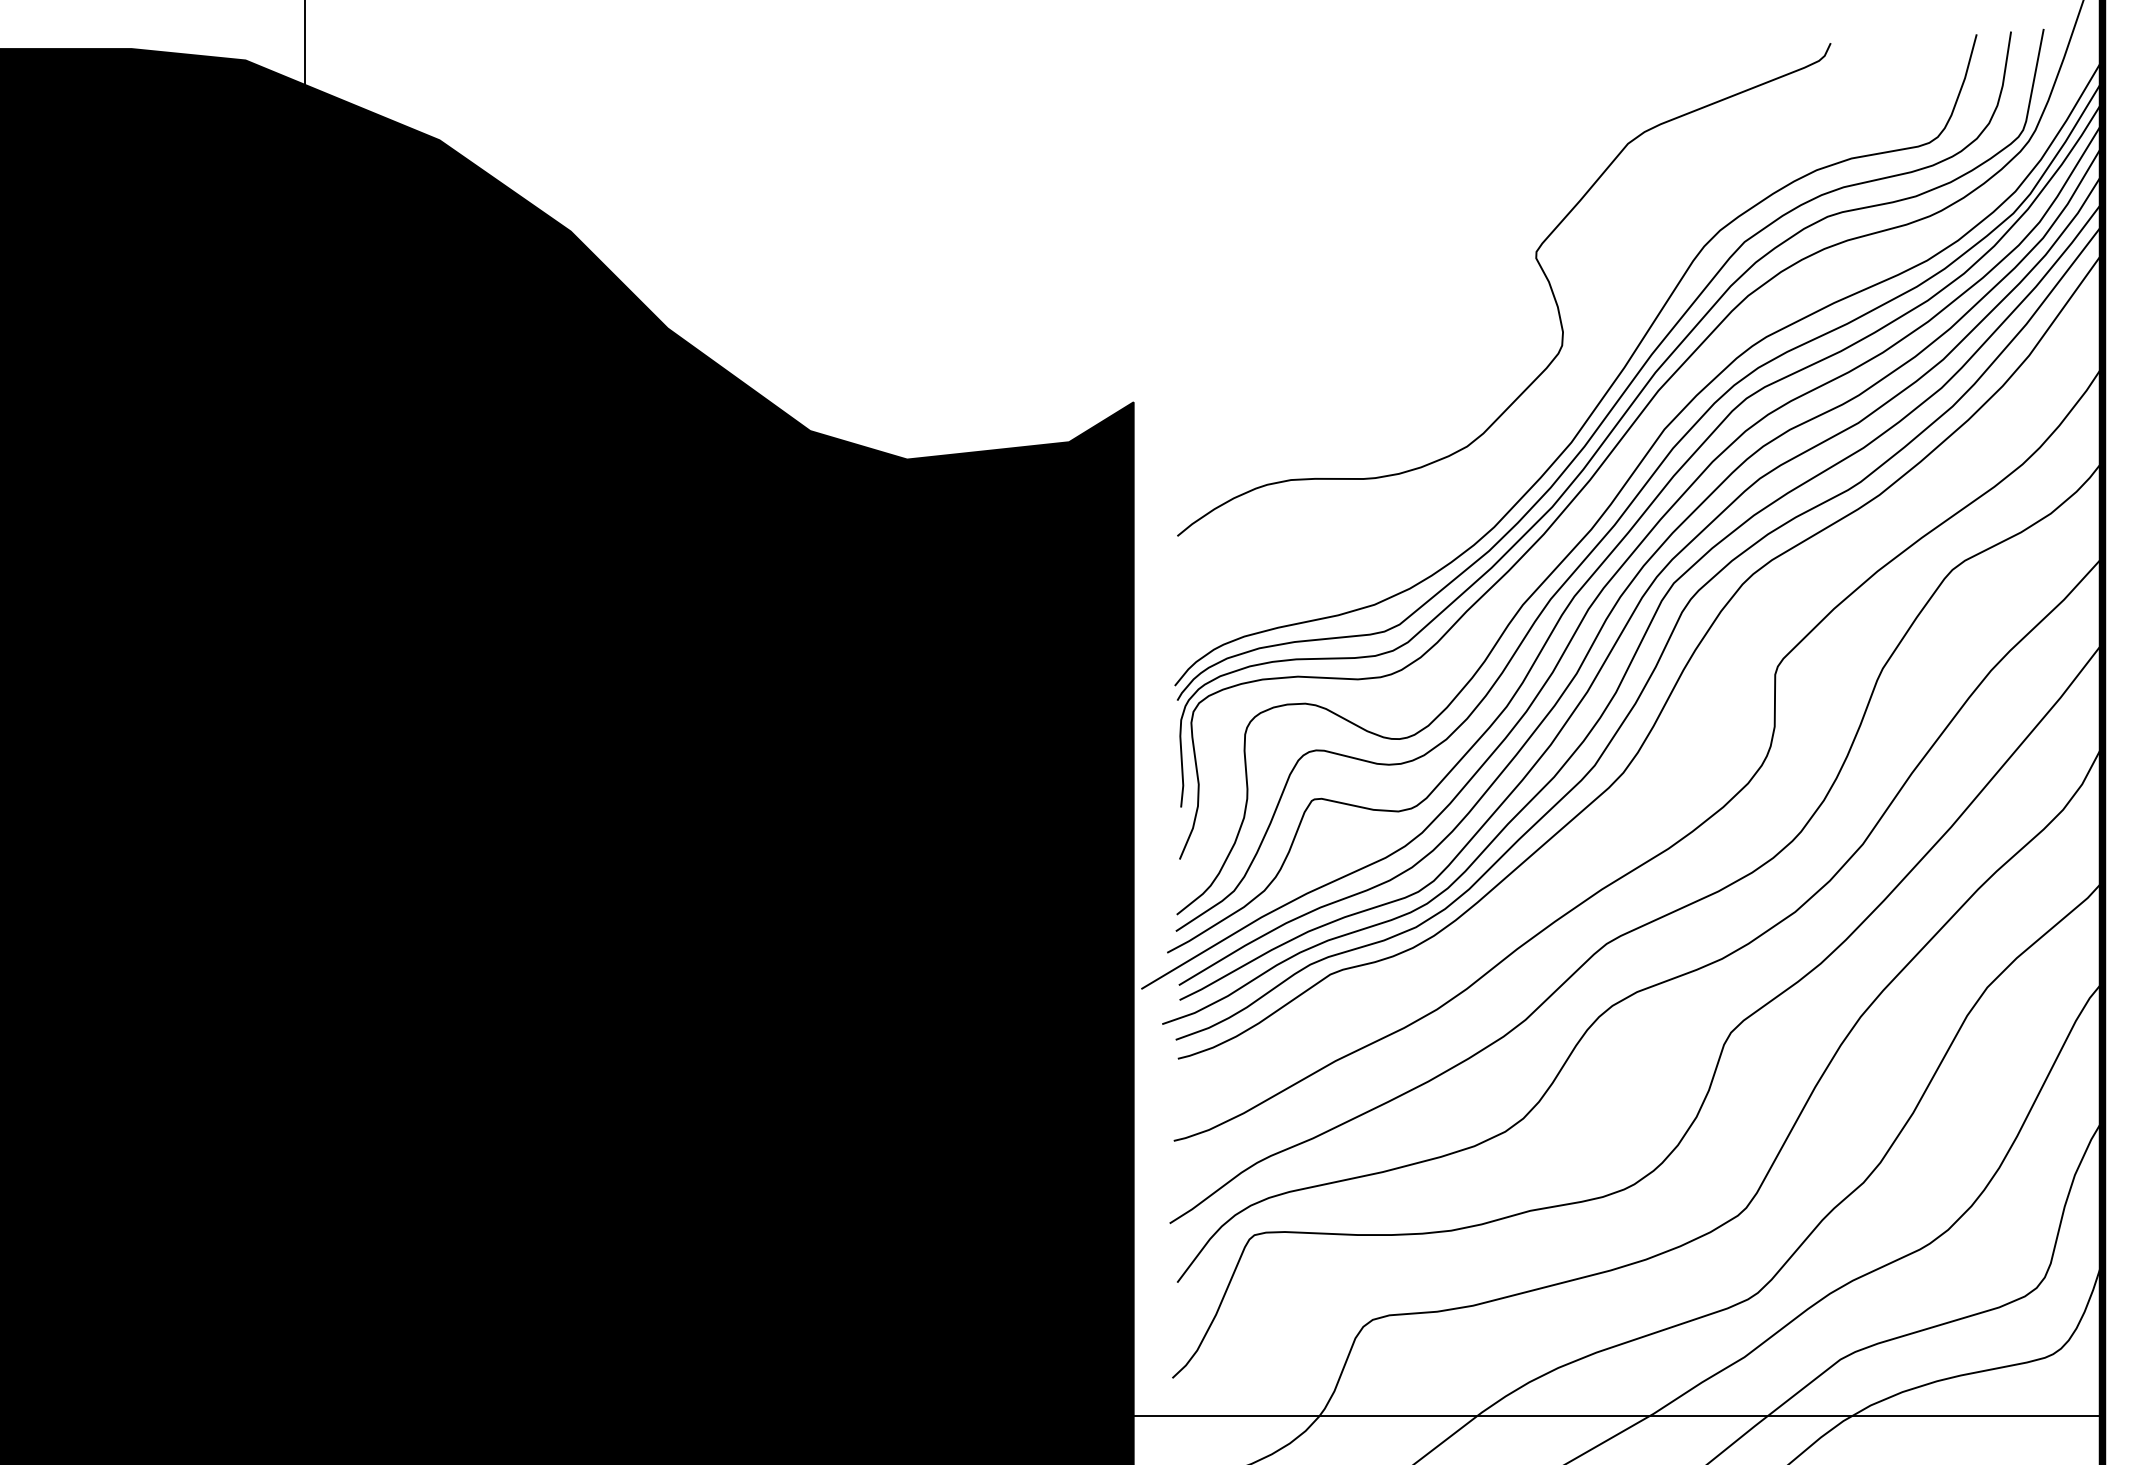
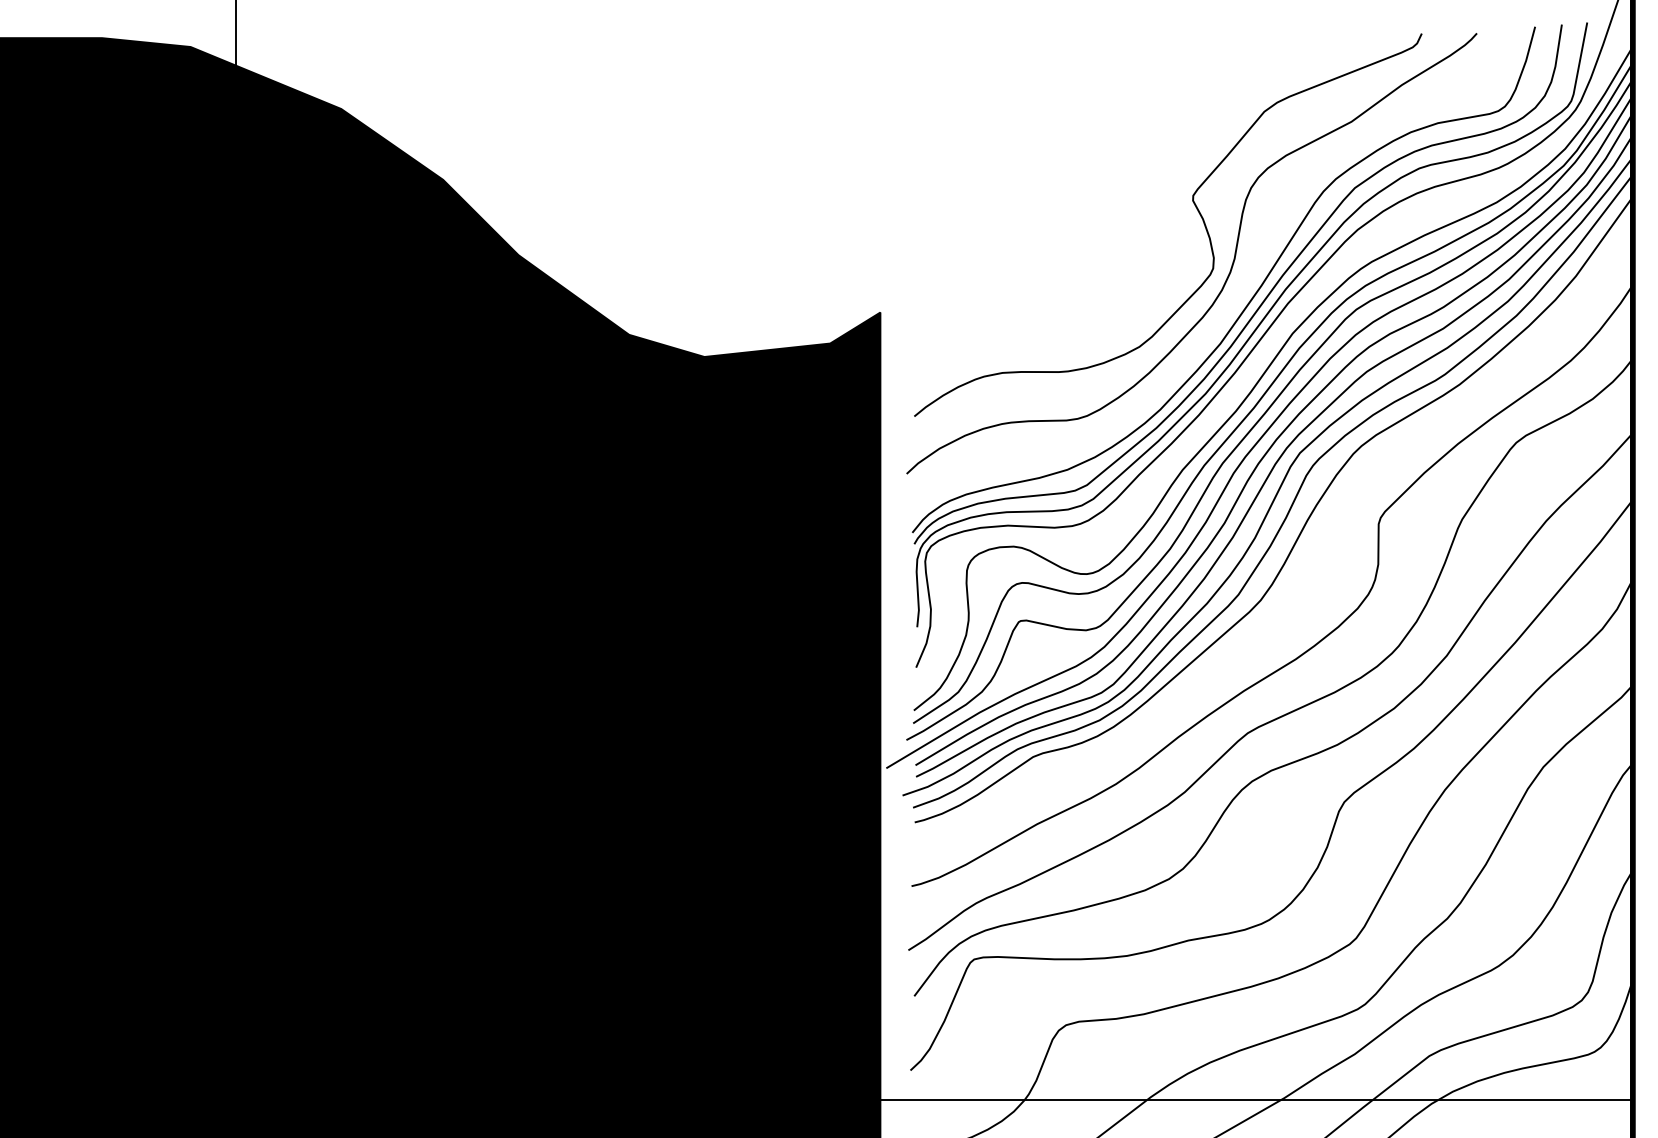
curve: (1585, 342) -> (1231, 266), added

